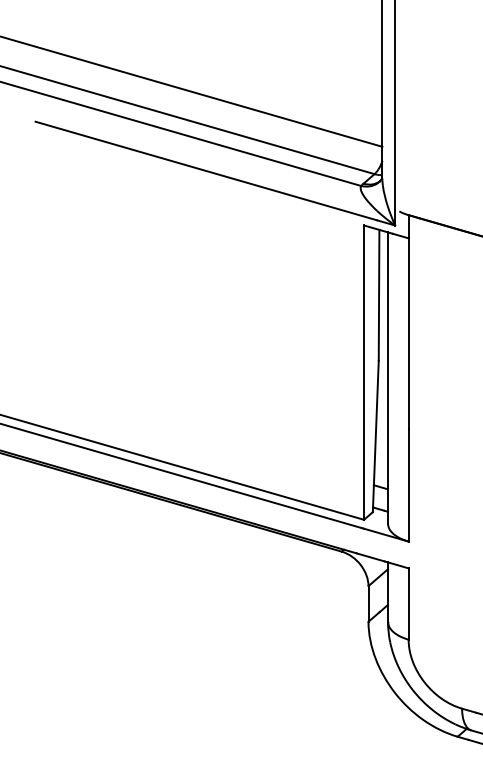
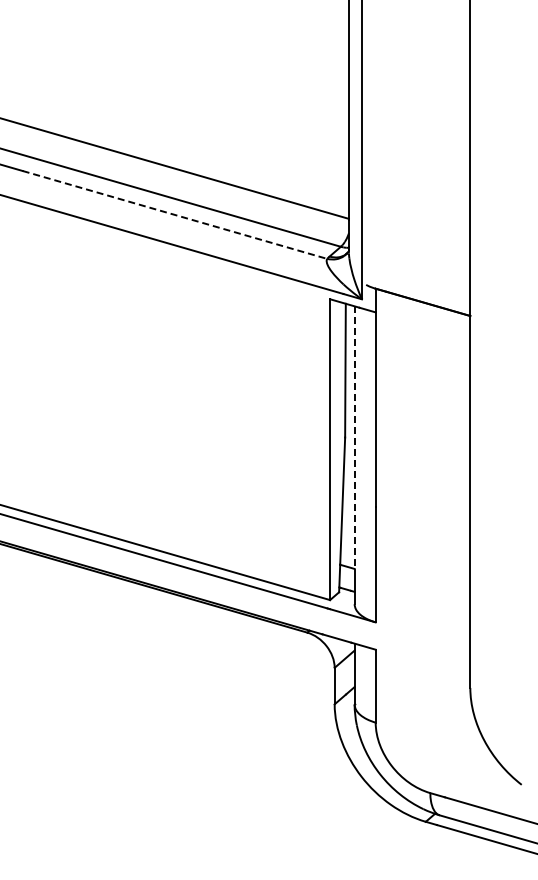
line: (212, 143) -> (175, 215), solid -> dashed
line: (387, 361) -> (354, 438), solid -> dashed

